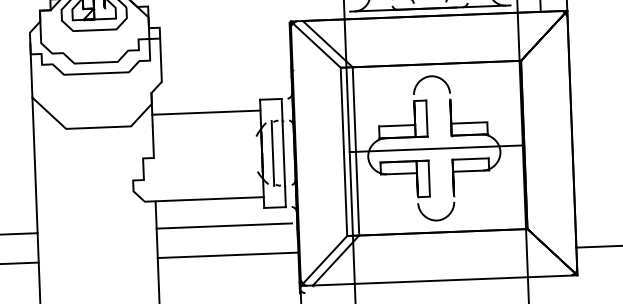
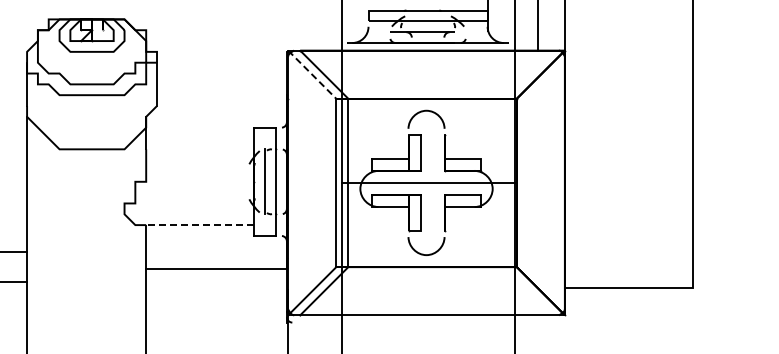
line: (316, 45) -> (312, 75), solid -> dashed
line: (206, 112) -> (200, 138), removed
line: (208, 199) -> (199, 225), solid -> dashed
line: (223, 226) -> (213, 252), removed
line: (228, 254) -> (216, 268), moved

